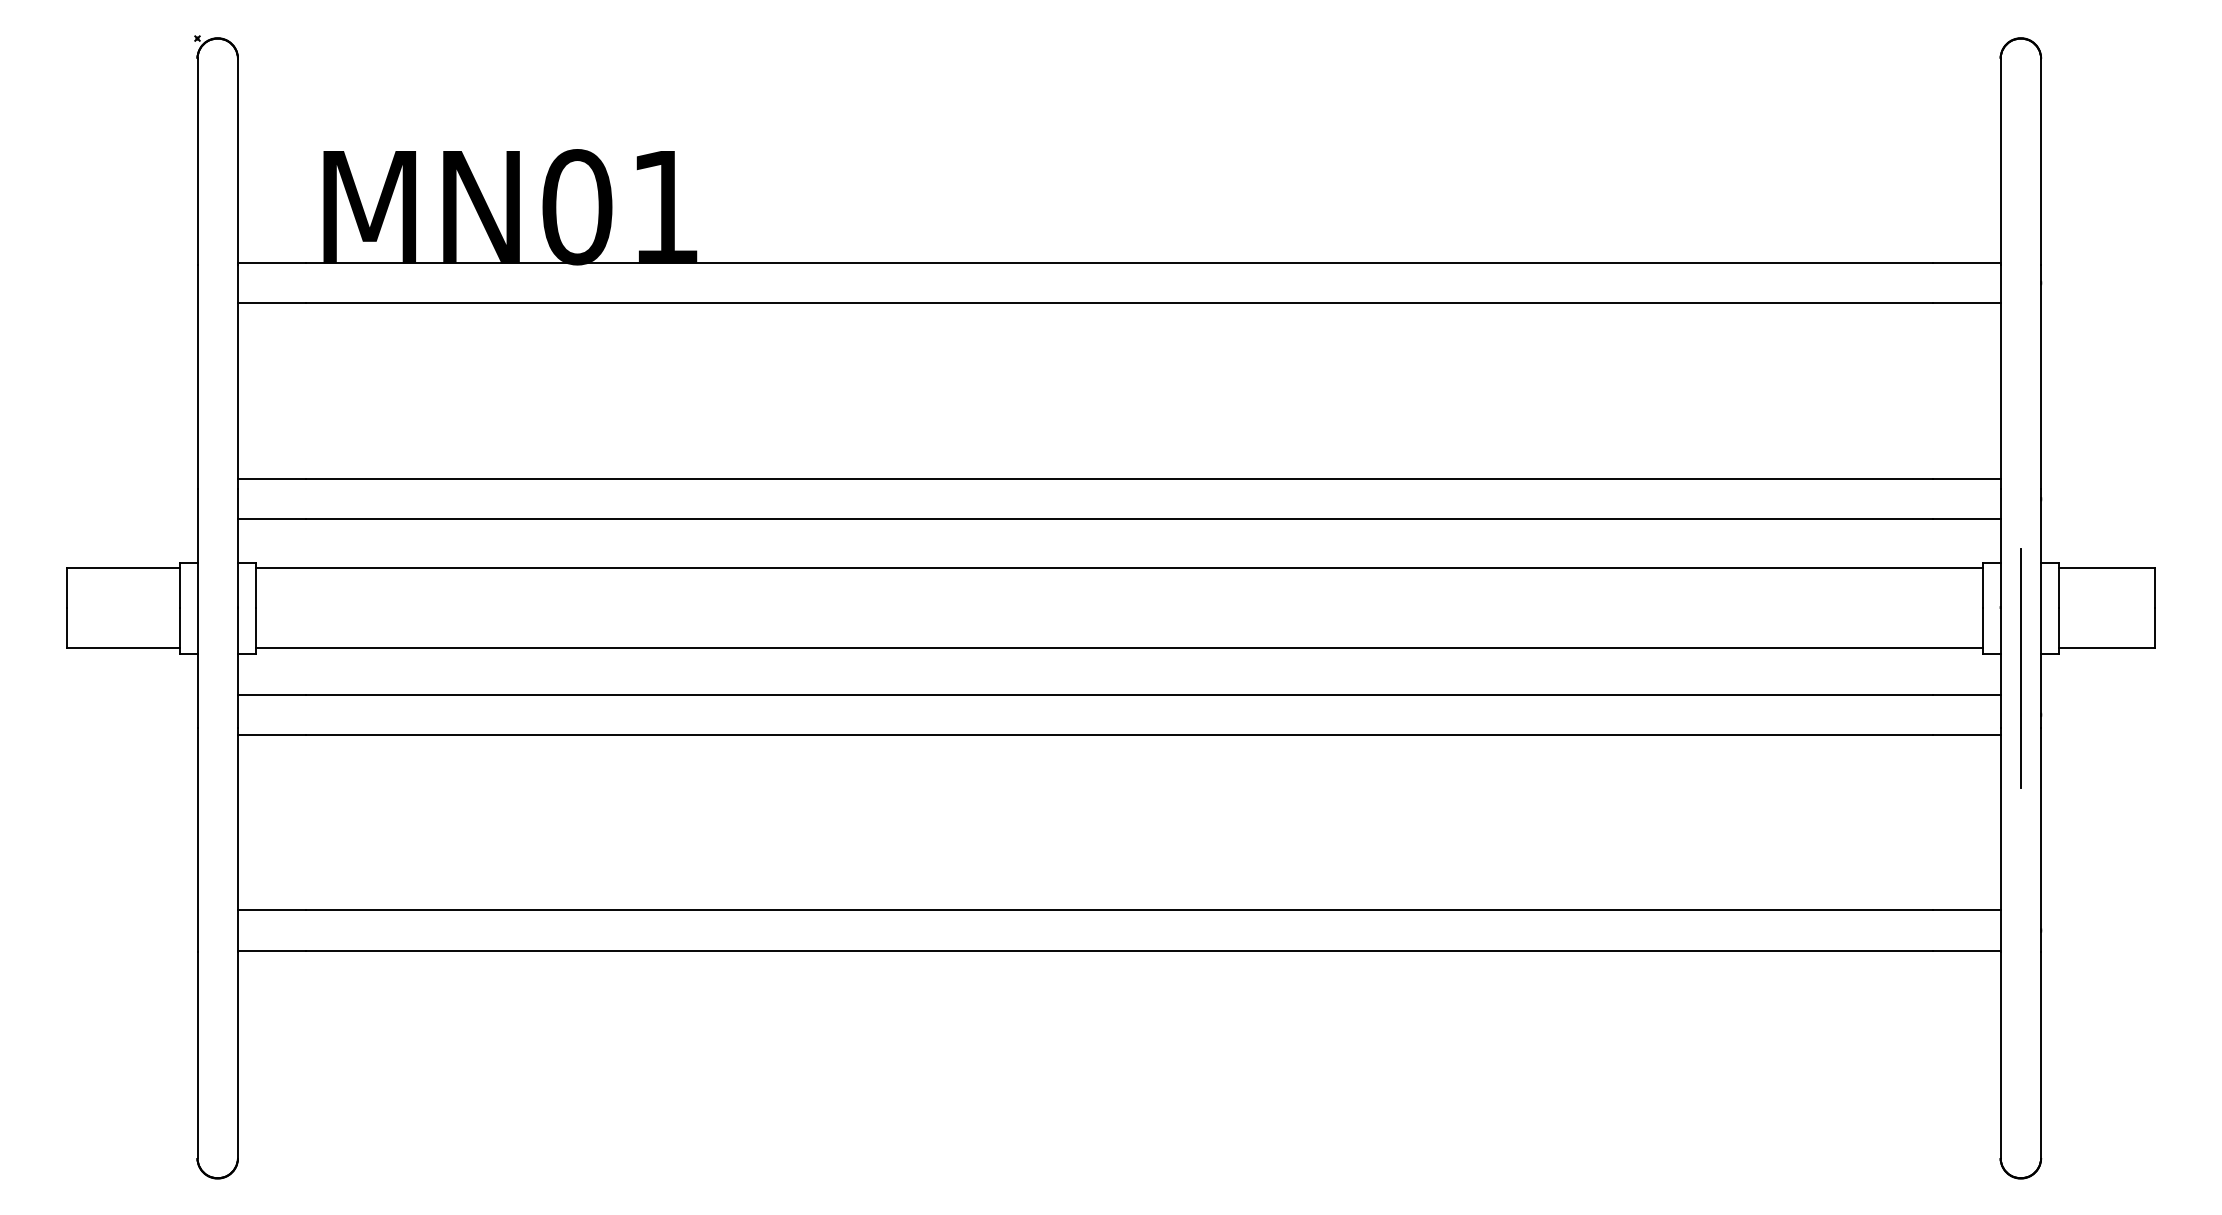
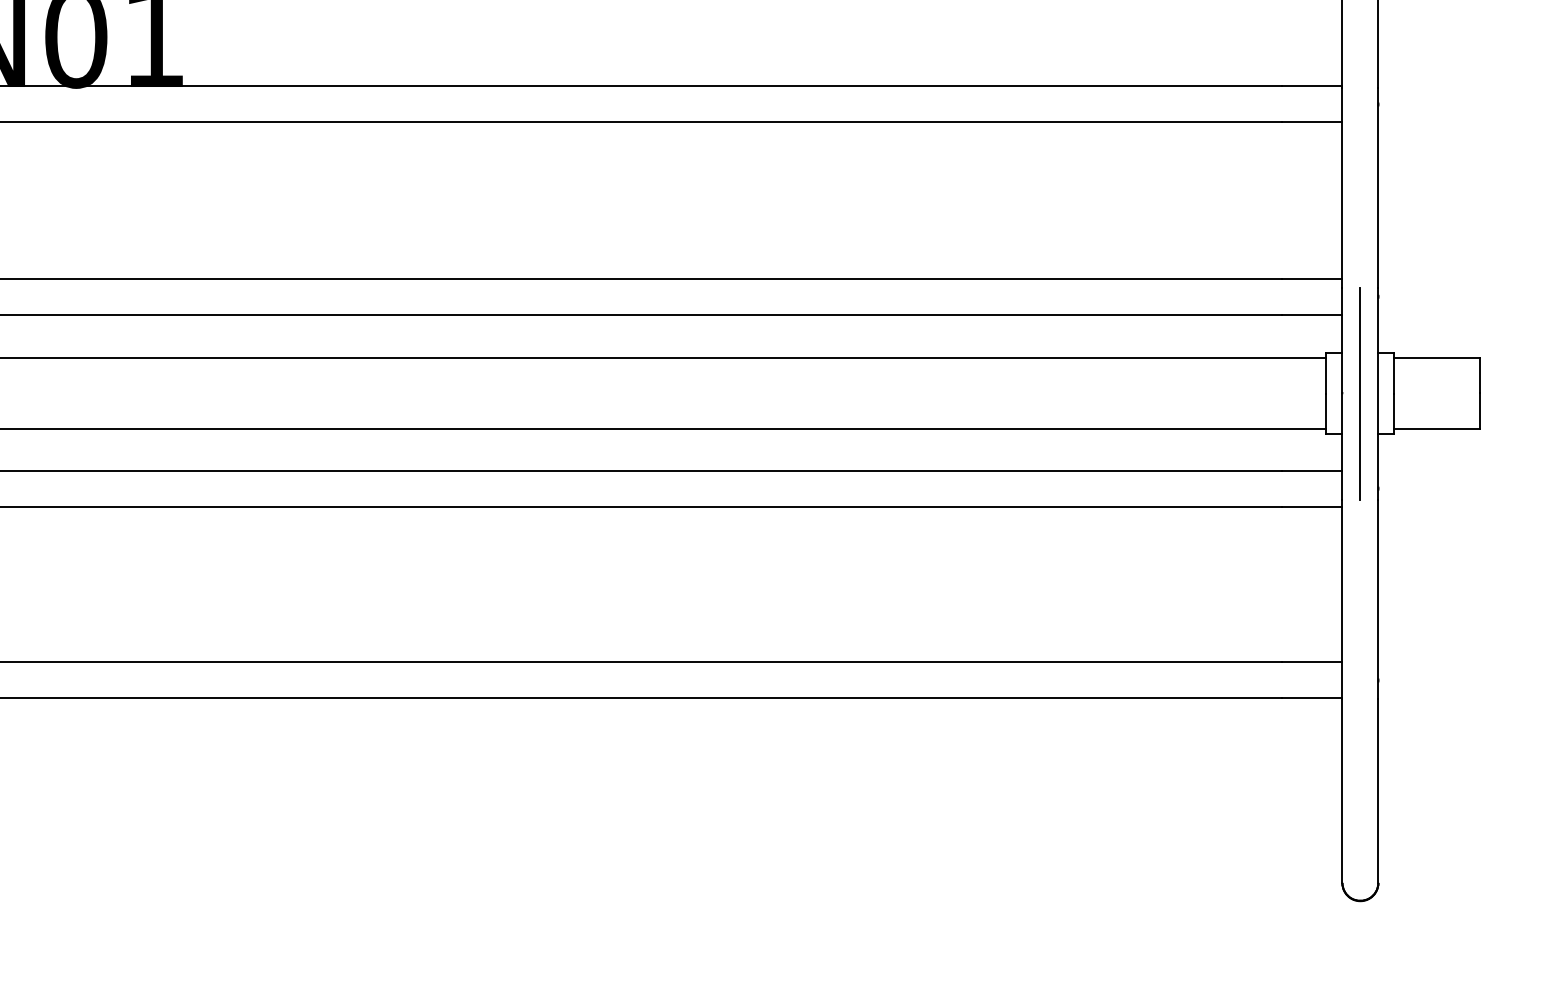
line: (2020, 668) -> (1360, 394), moved

